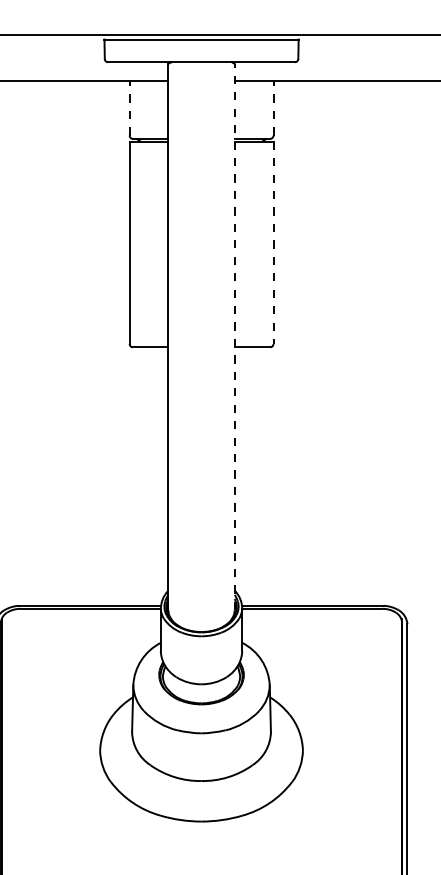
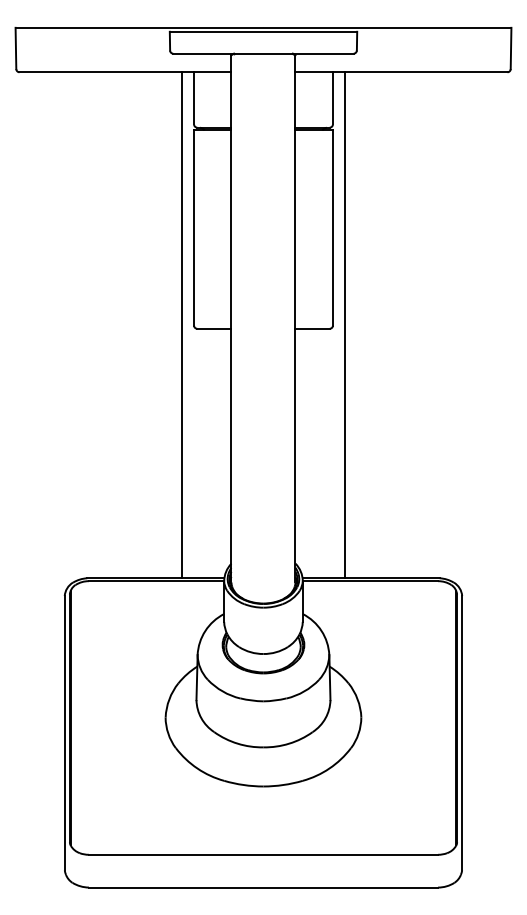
line: (130, 107) -> (194, 97), dashed -> solid
line: (273, 107) -> (332, 97), dashed -> solid
line: (273, 243) -> (332, 228), dashed -> solid
line: (234, 336) -> (295, 318), dashed -> solid
line: (117, 343) -> (182, 325), added
line: (285, 343) -> (344, 325), added

